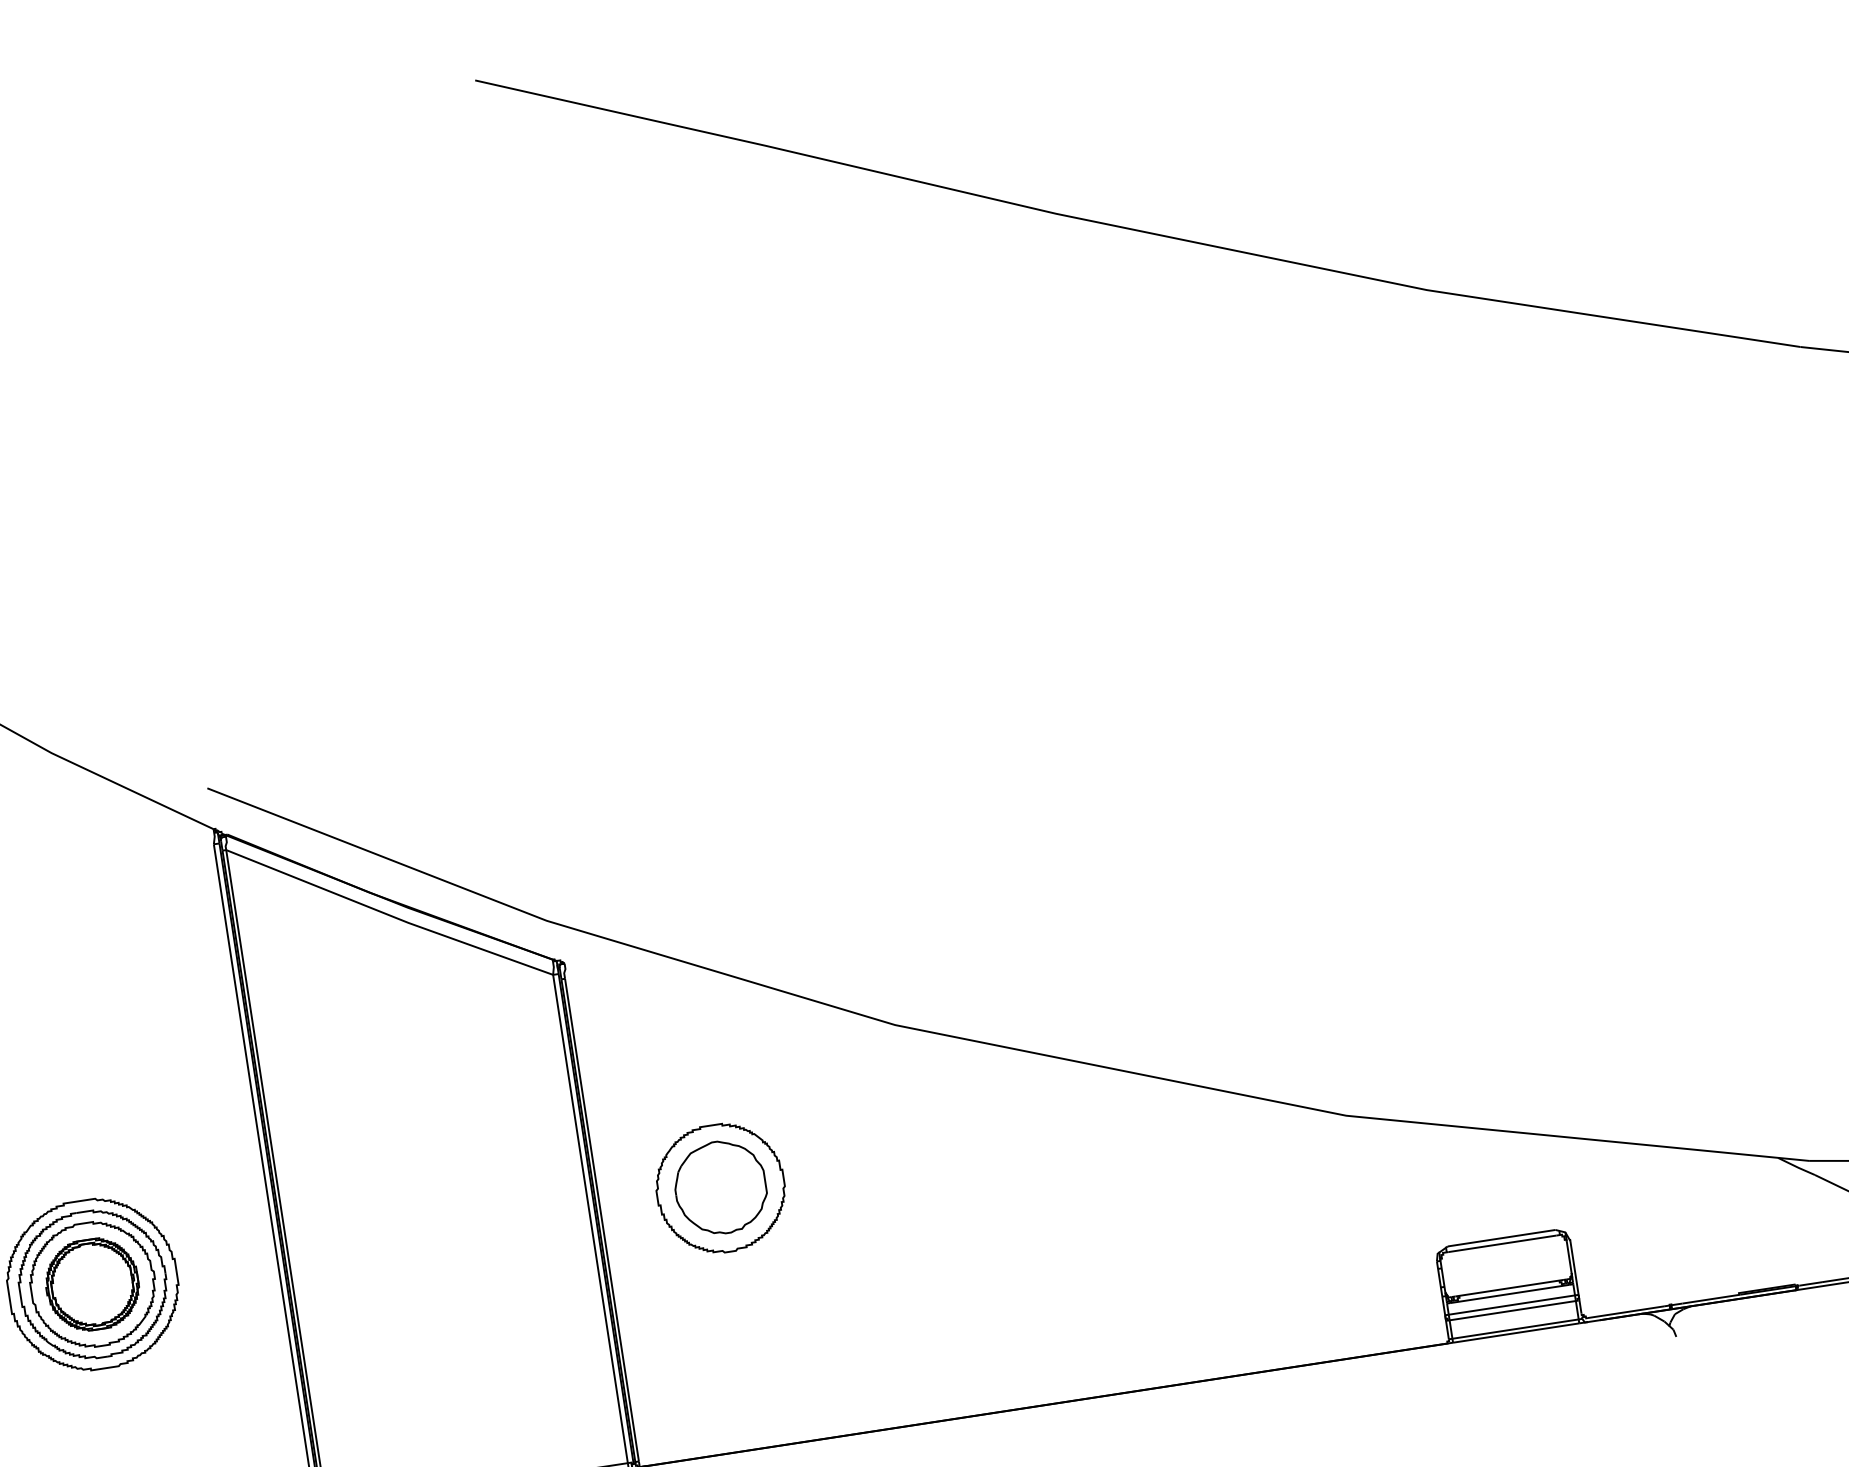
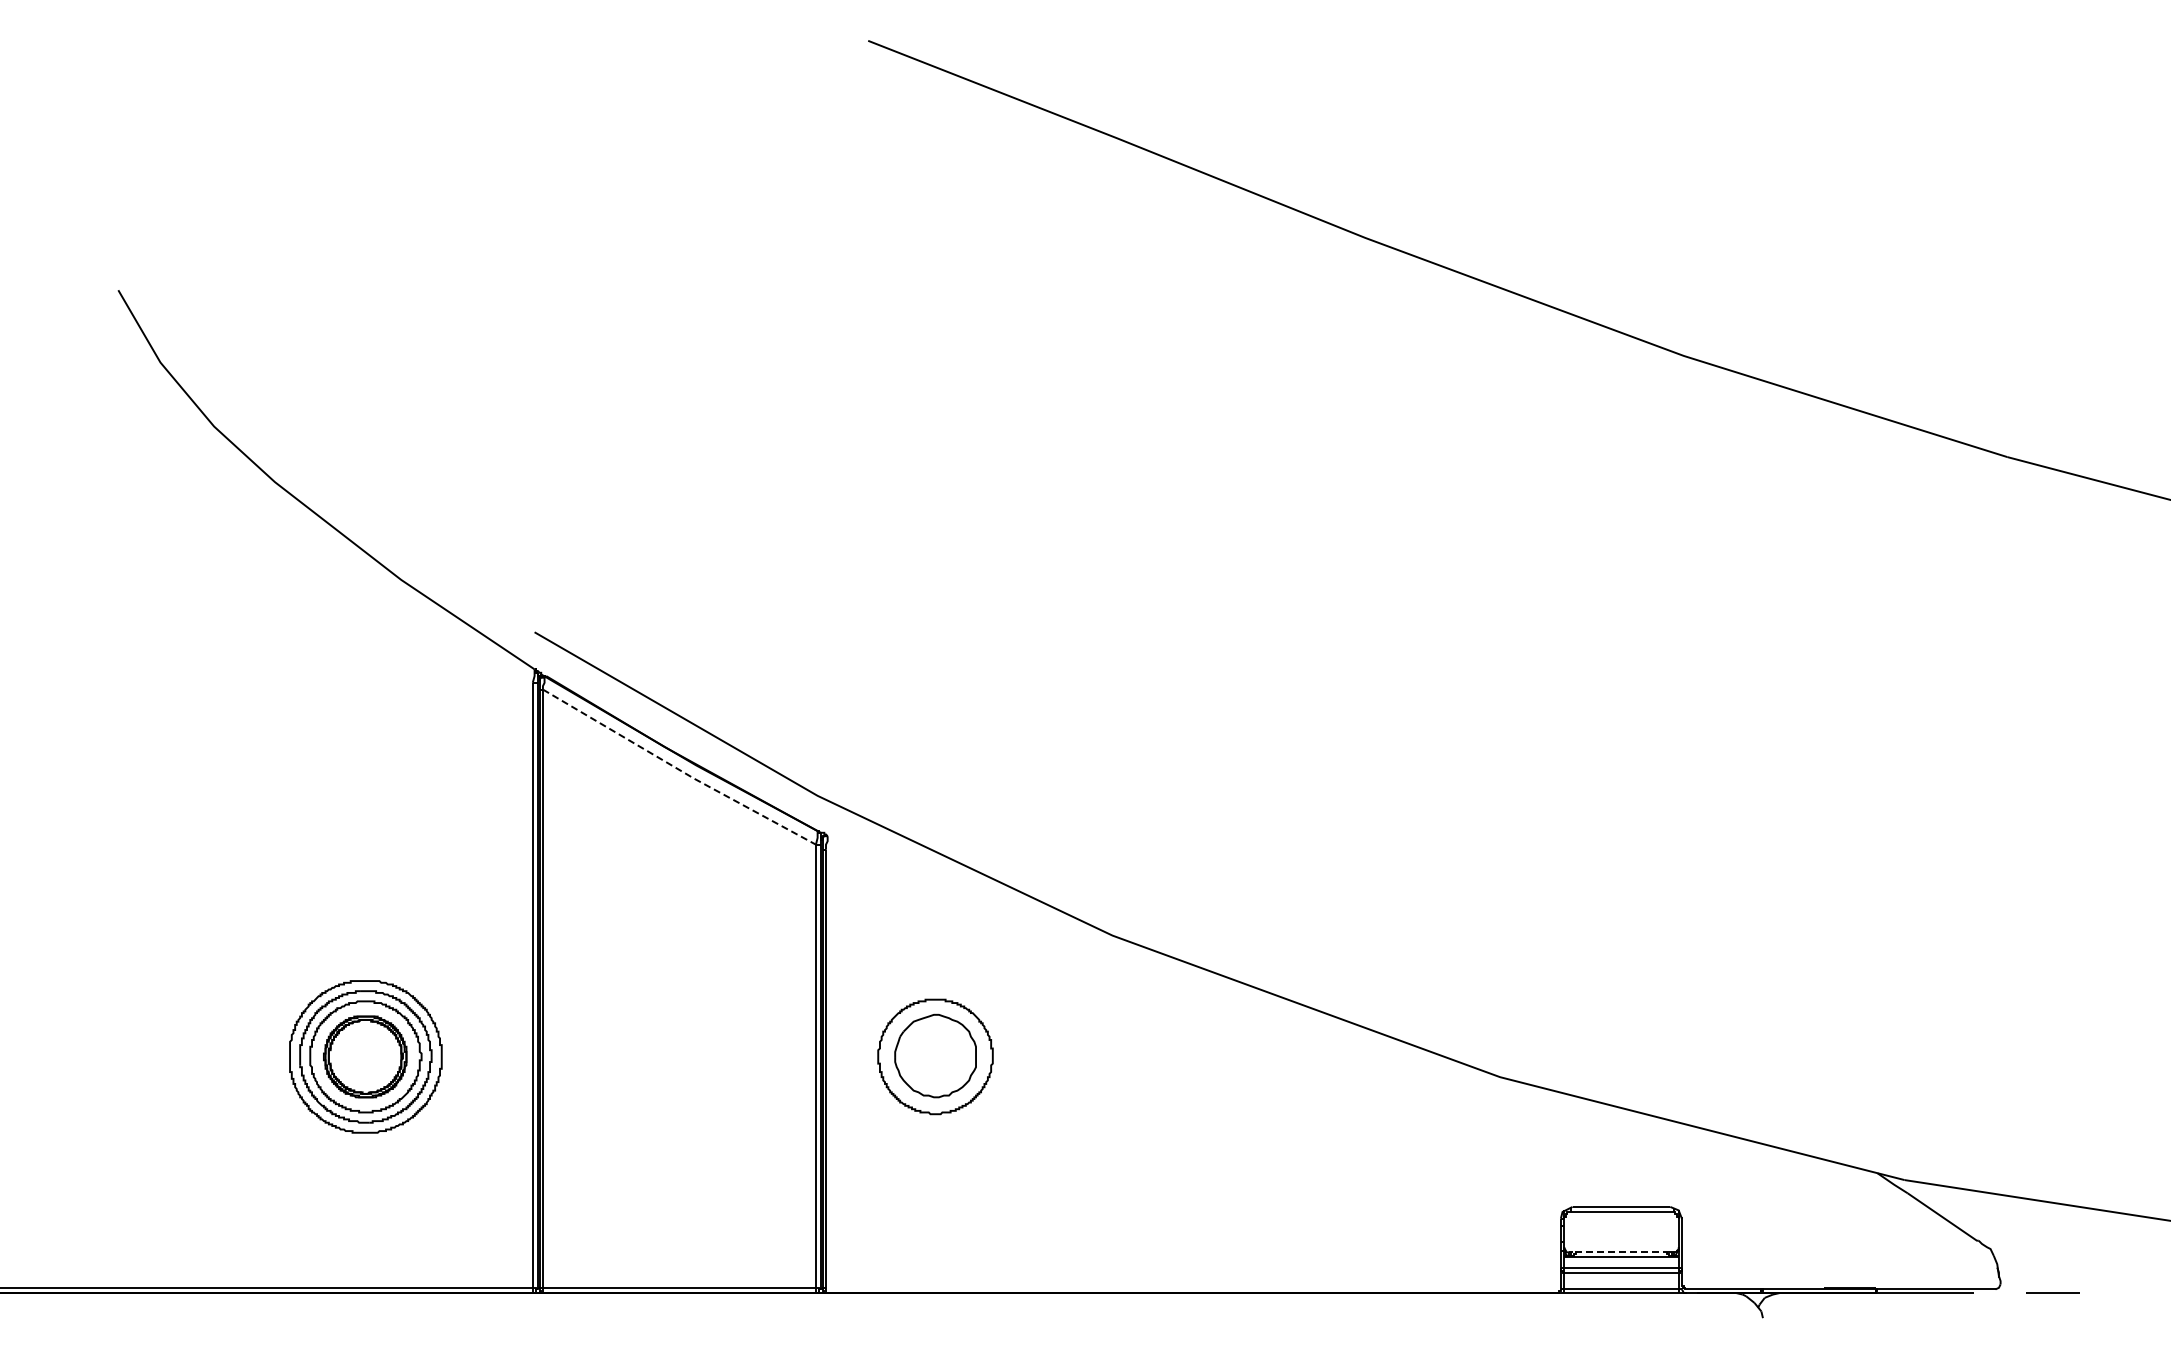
line: (390, 915) -> (679, 769), solid -> dashed
line: (1508, 1288) -> (1620, 1252), solid -> dashed

